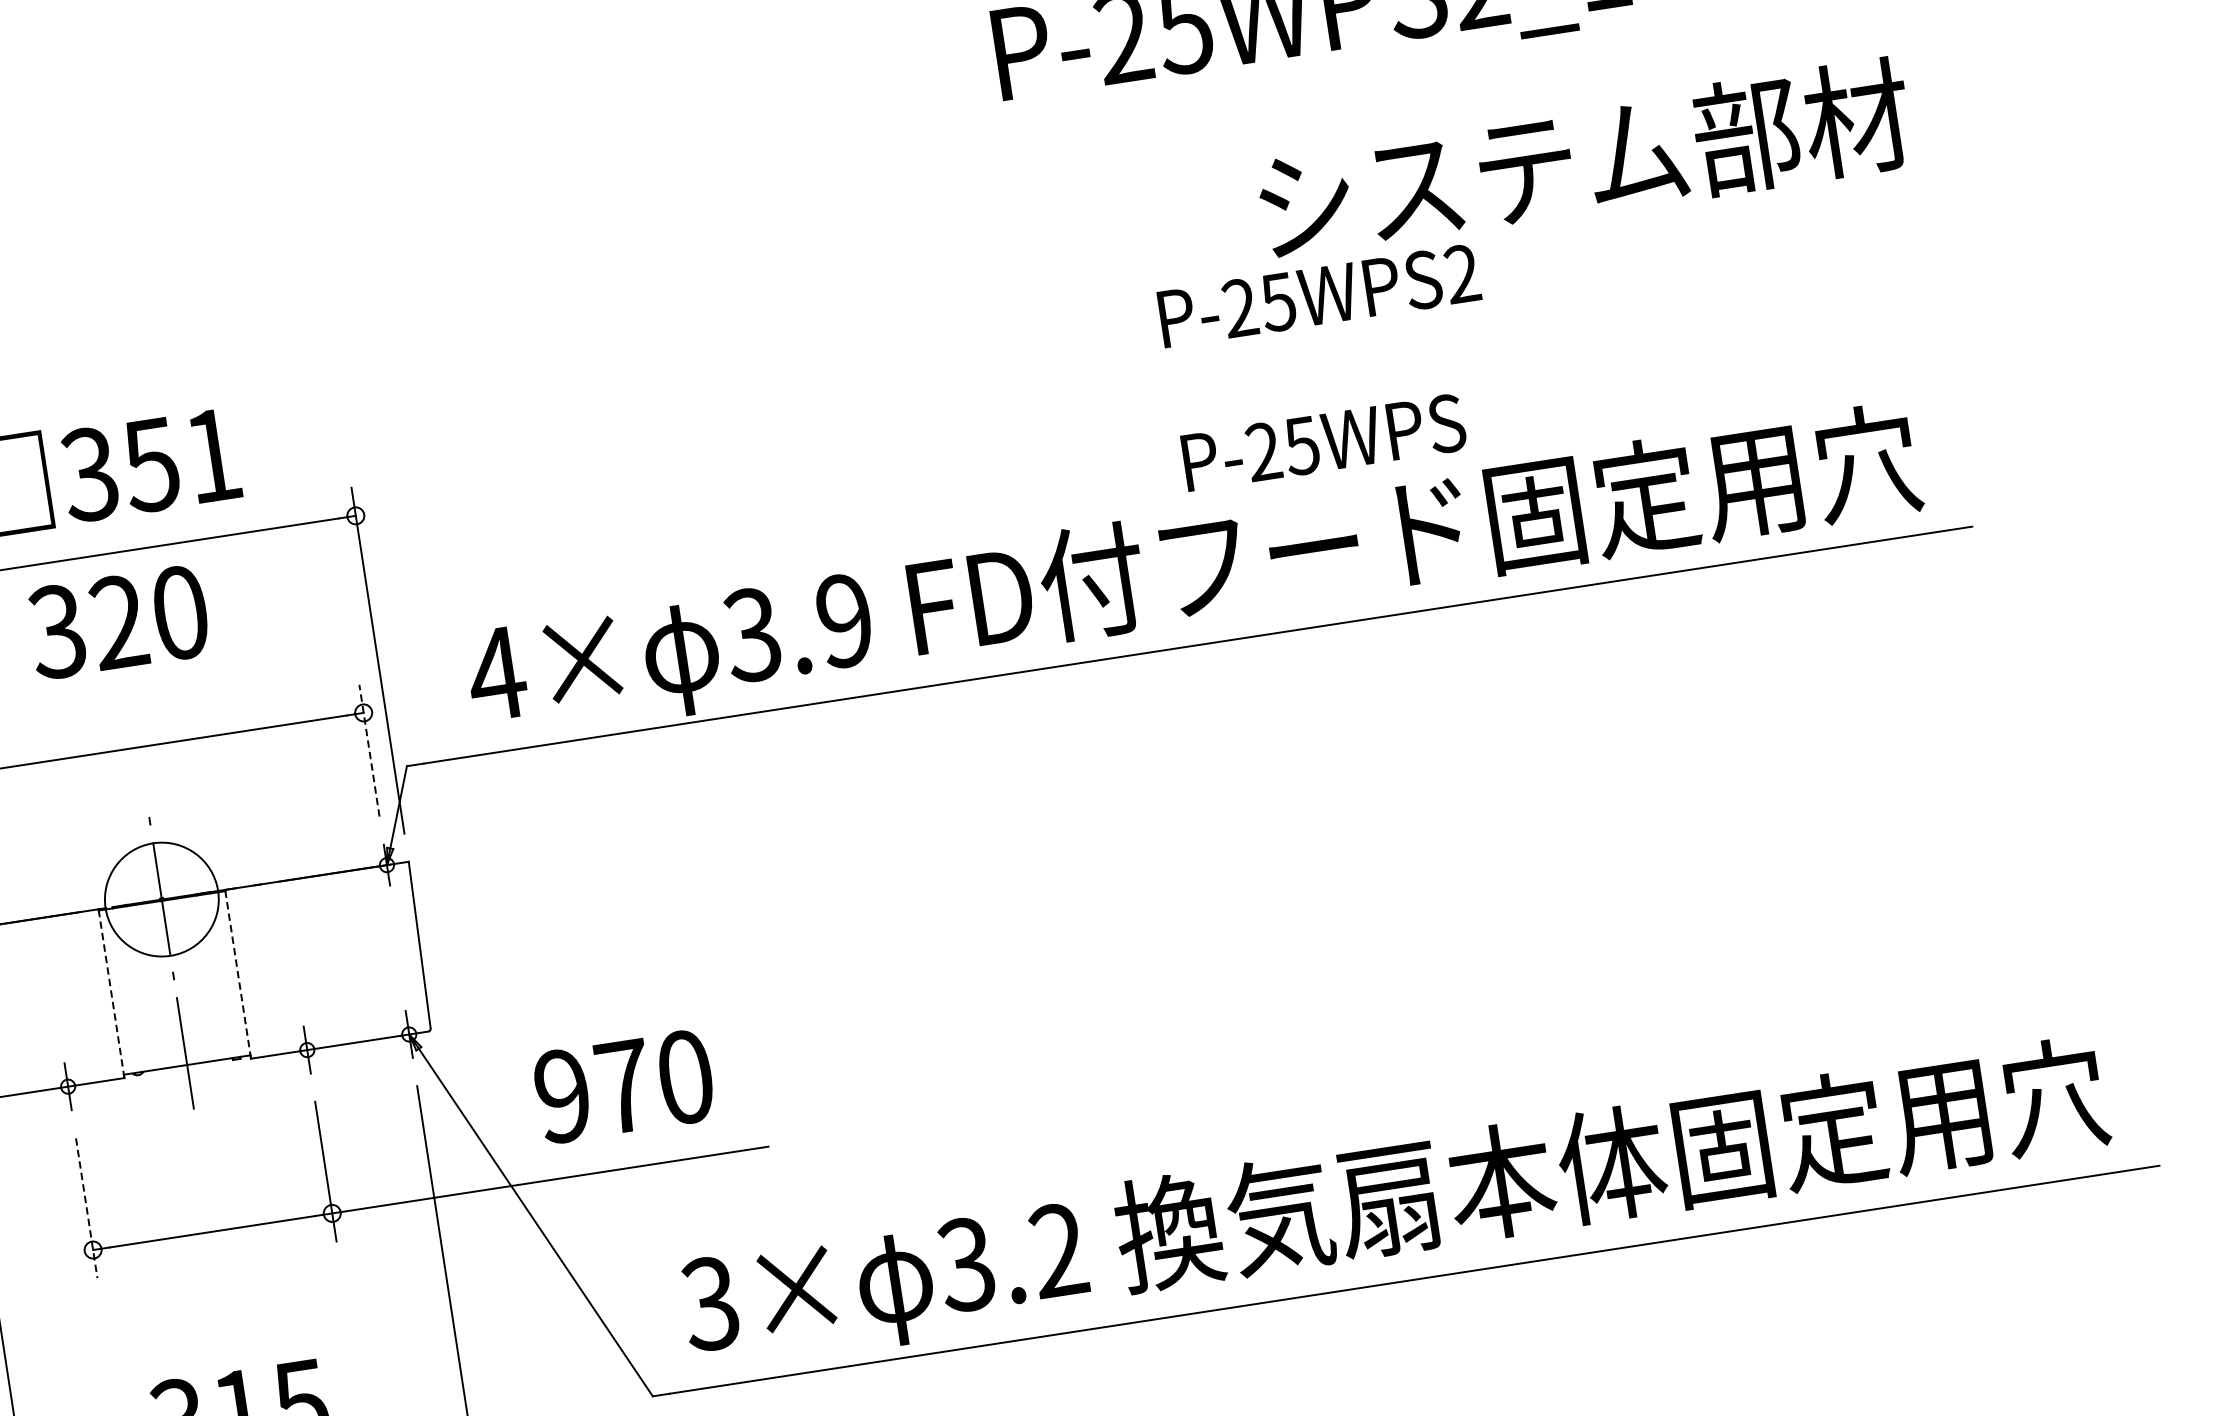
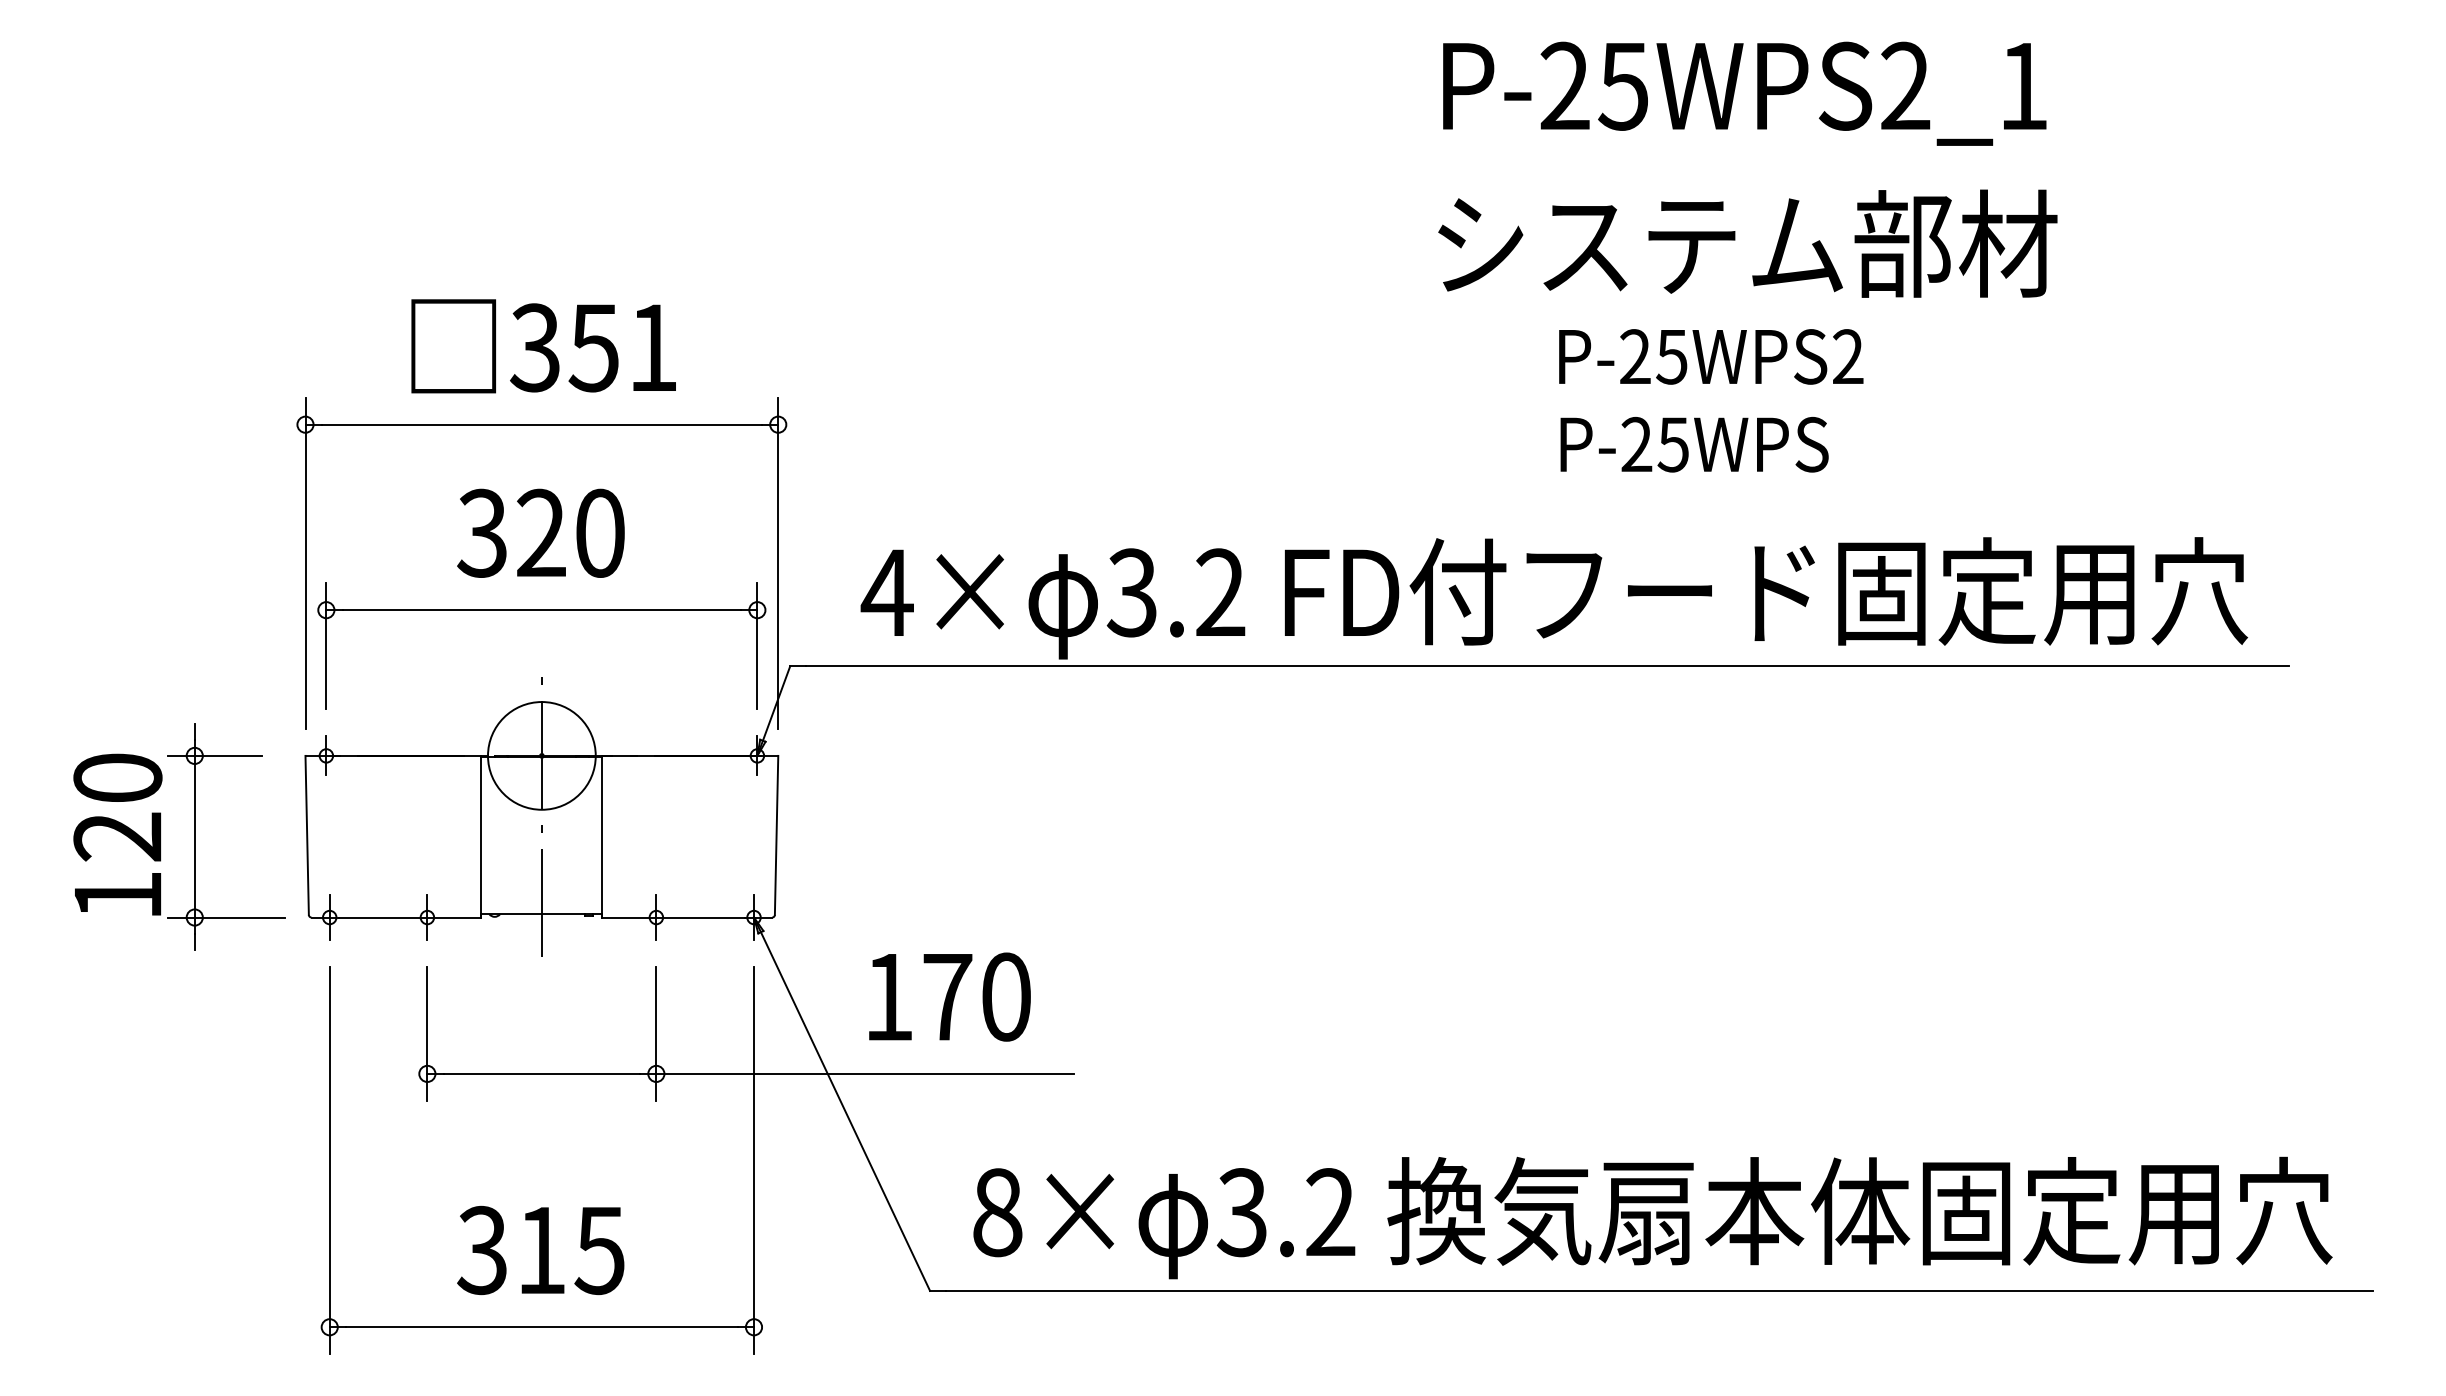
text: (1584, 159) -> (1747, 243), moved
text: (1323, 442) -> (1694, 444), moved
text: (844, 620) -> (1220, 592), 3.9 -> 3.2
text: (117, 621) -> (540, 532), moved
line: (369, 749) -> (757, 645), dashed -> solid
line: (238, 974) -> (602, 836), dashed -> solid
line: (111, 993) -> (481, 836), dashed -> solid
text: (562, 1095) -> (888, 996), 970 -> 170
line: (86, 1207) -> (427, 1033), dashed -> solid
text: (709, 1303) -> (996, 1212), 3× -> 8×

